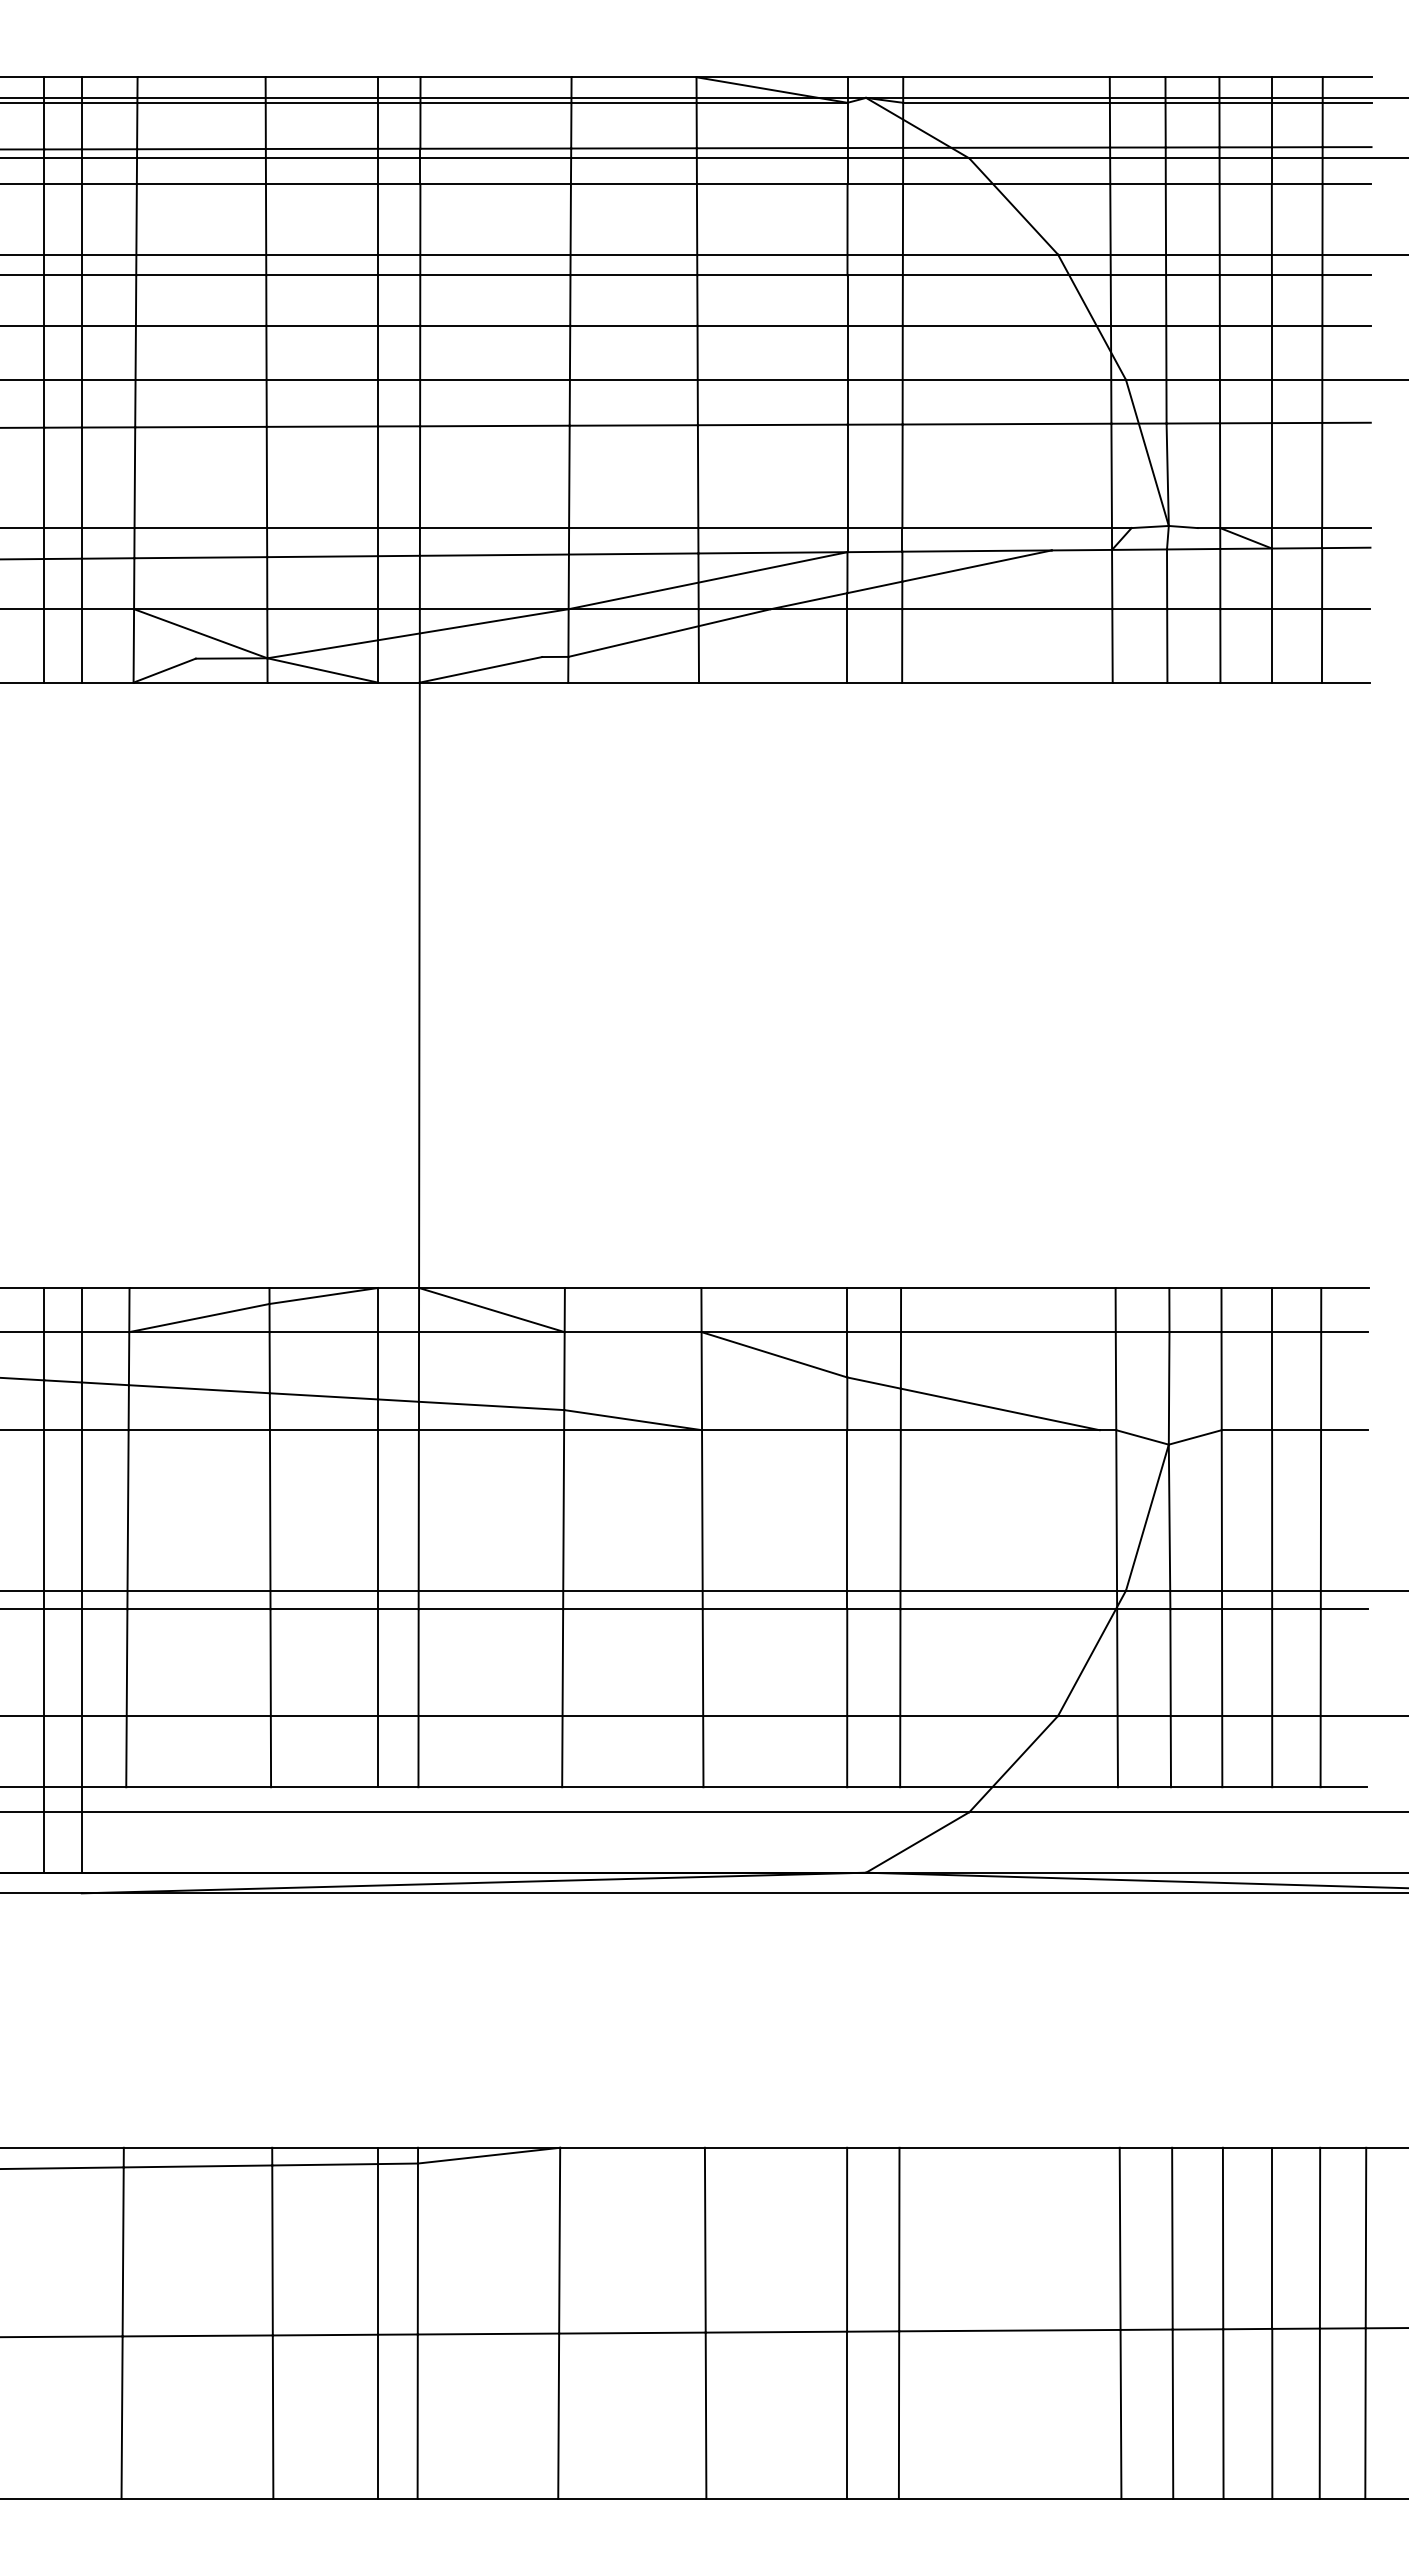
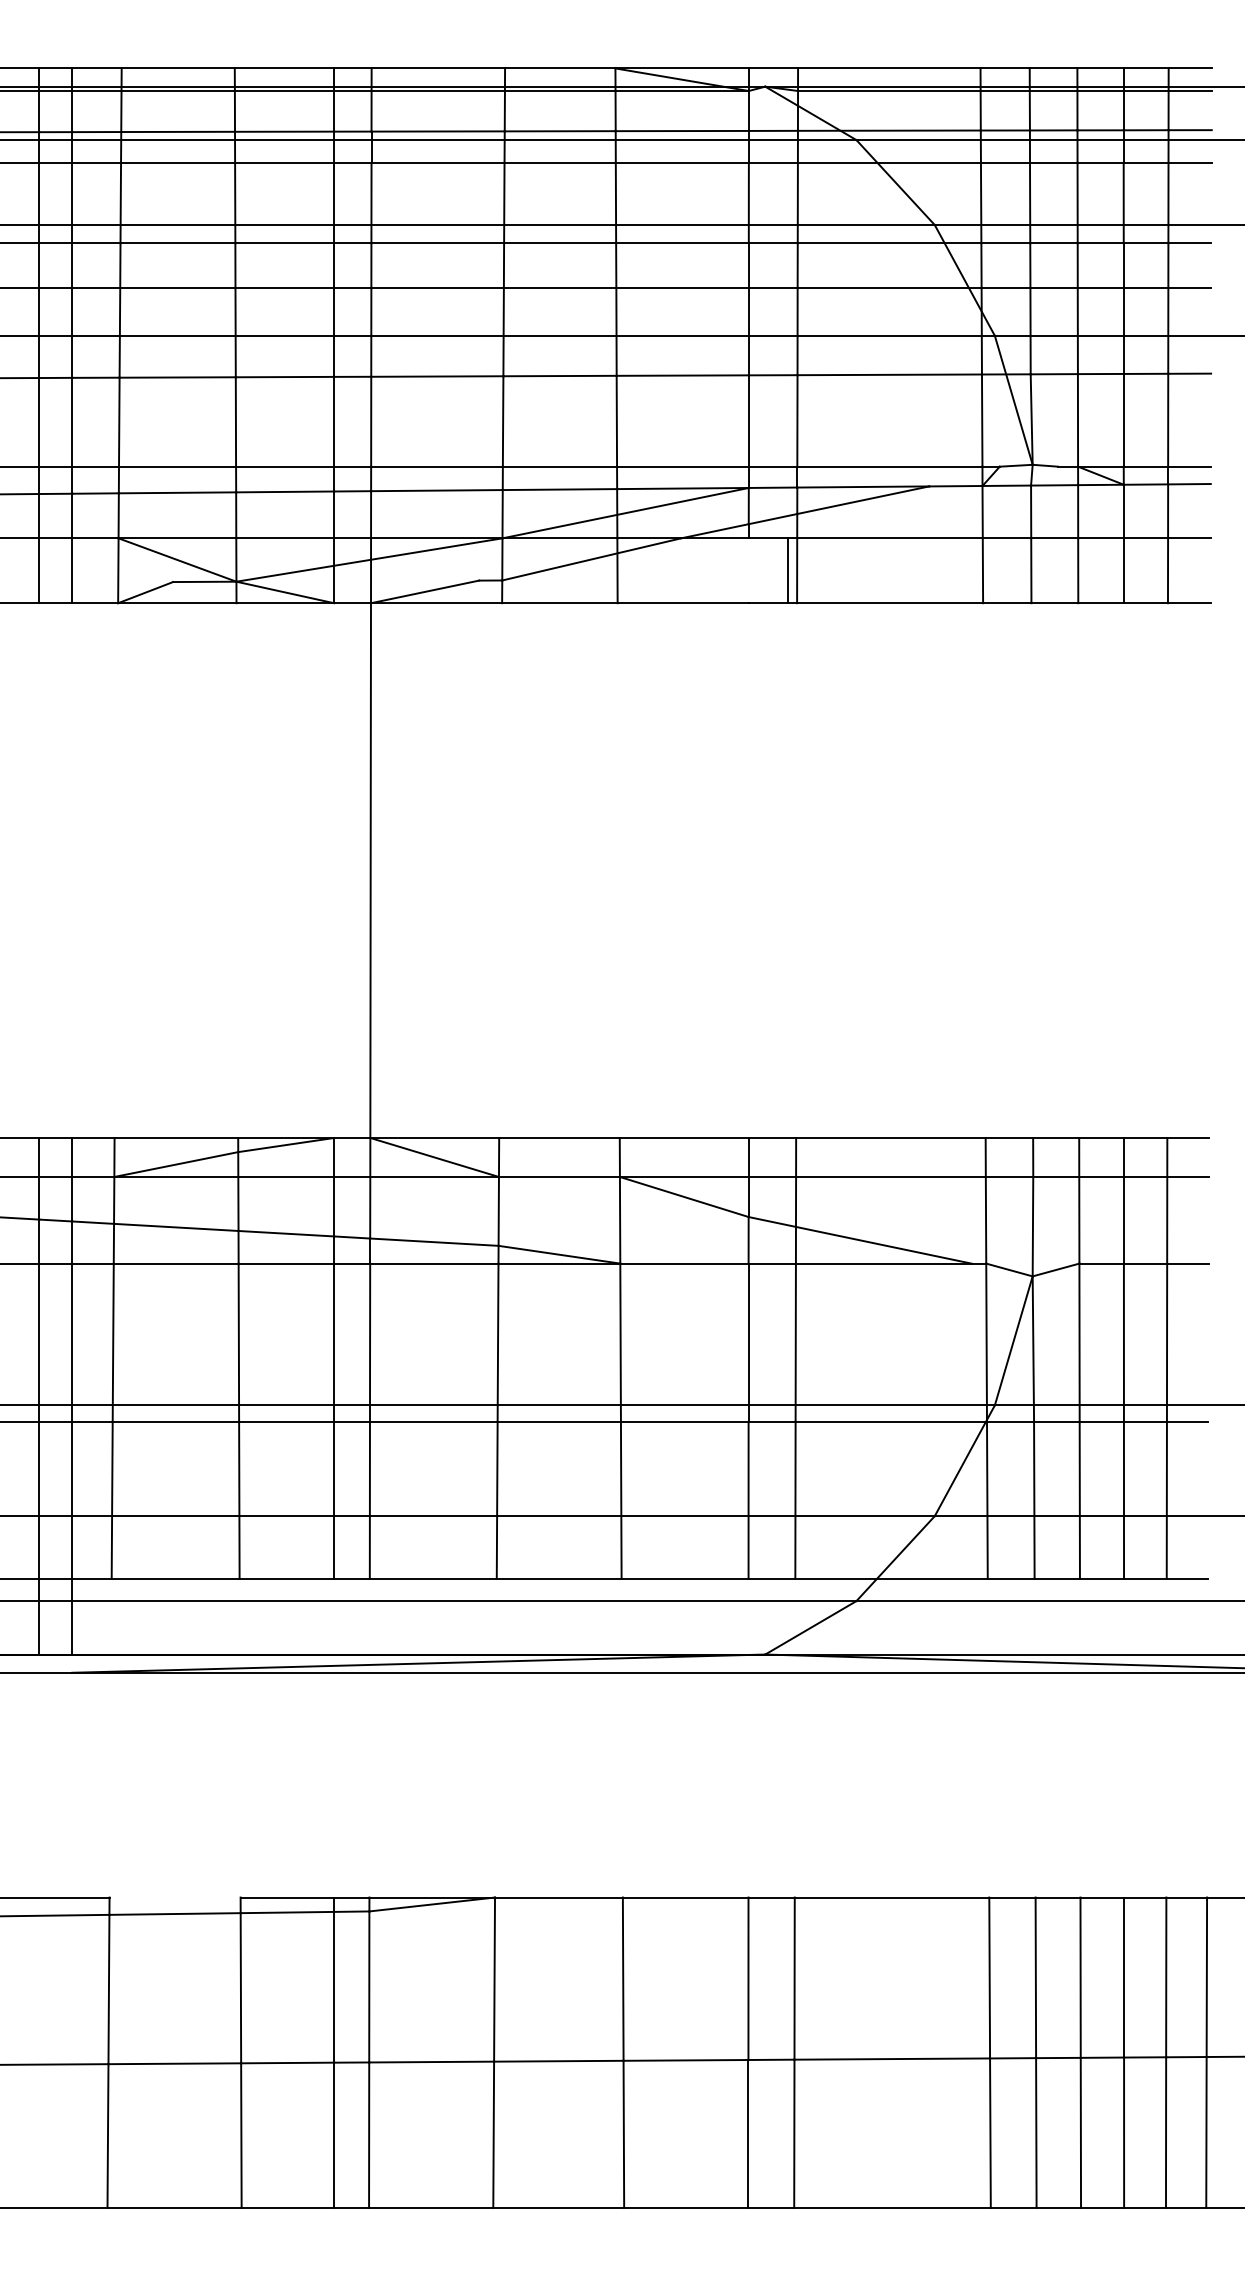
line: (847, 645) -> (787, 570), moved
line: (197, 2147) -> (174, 1897), removed

